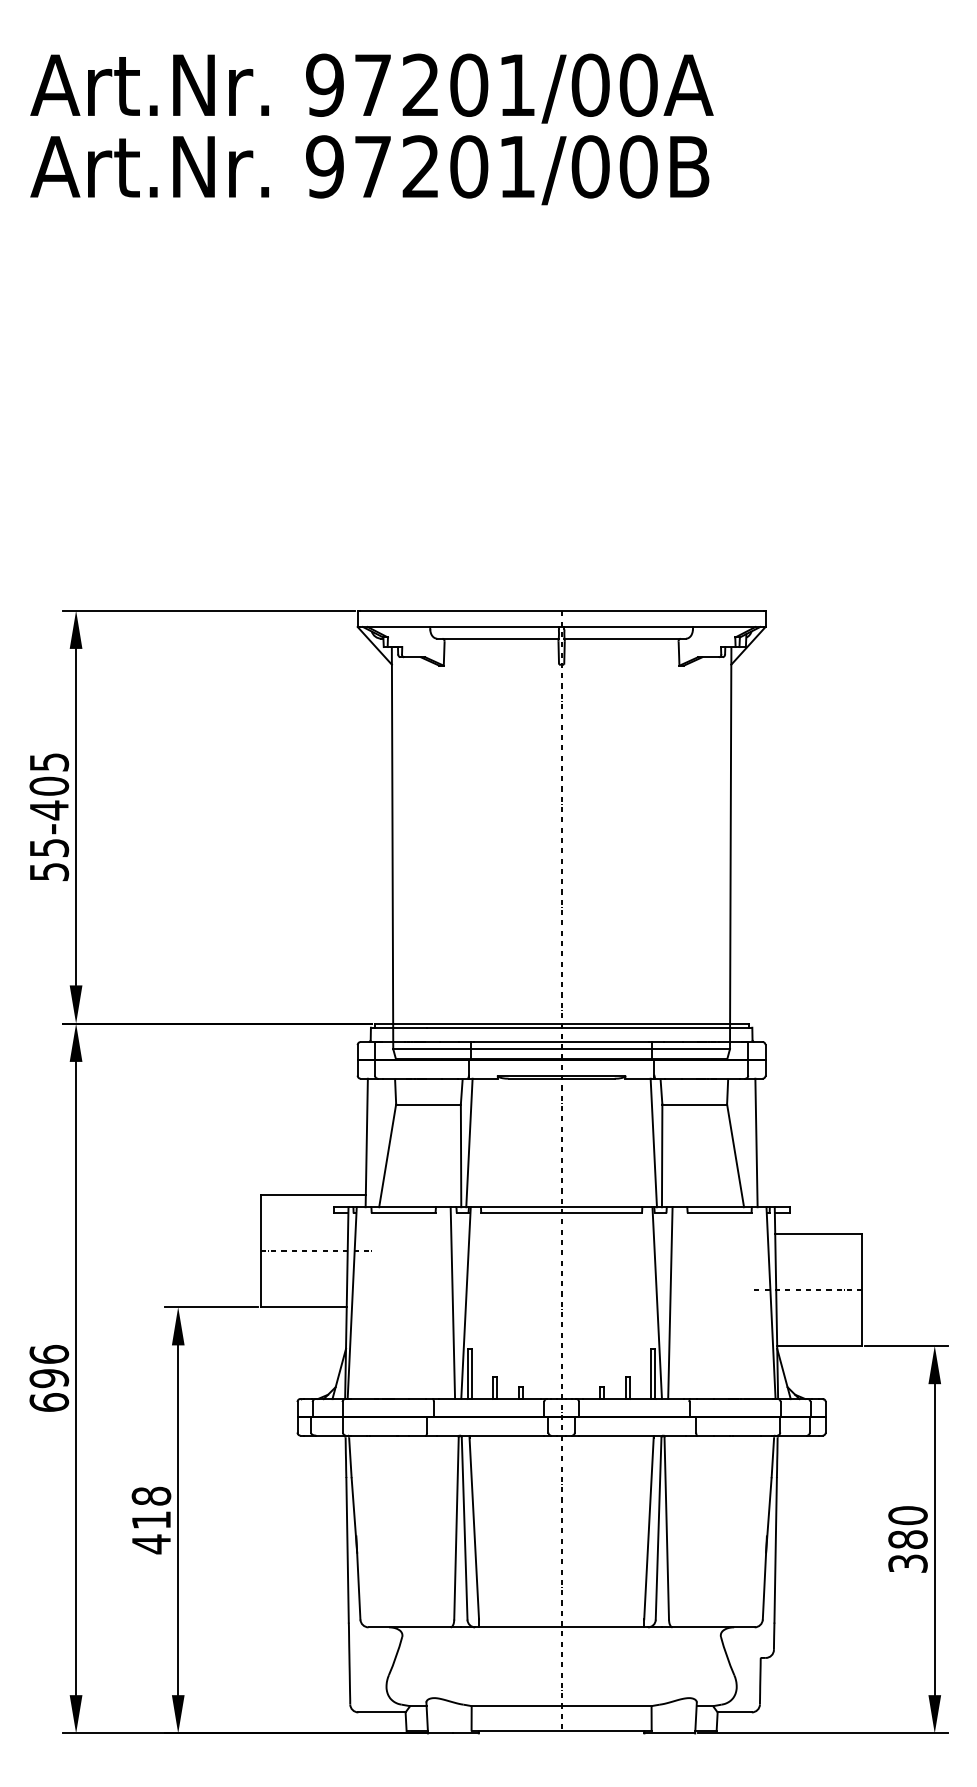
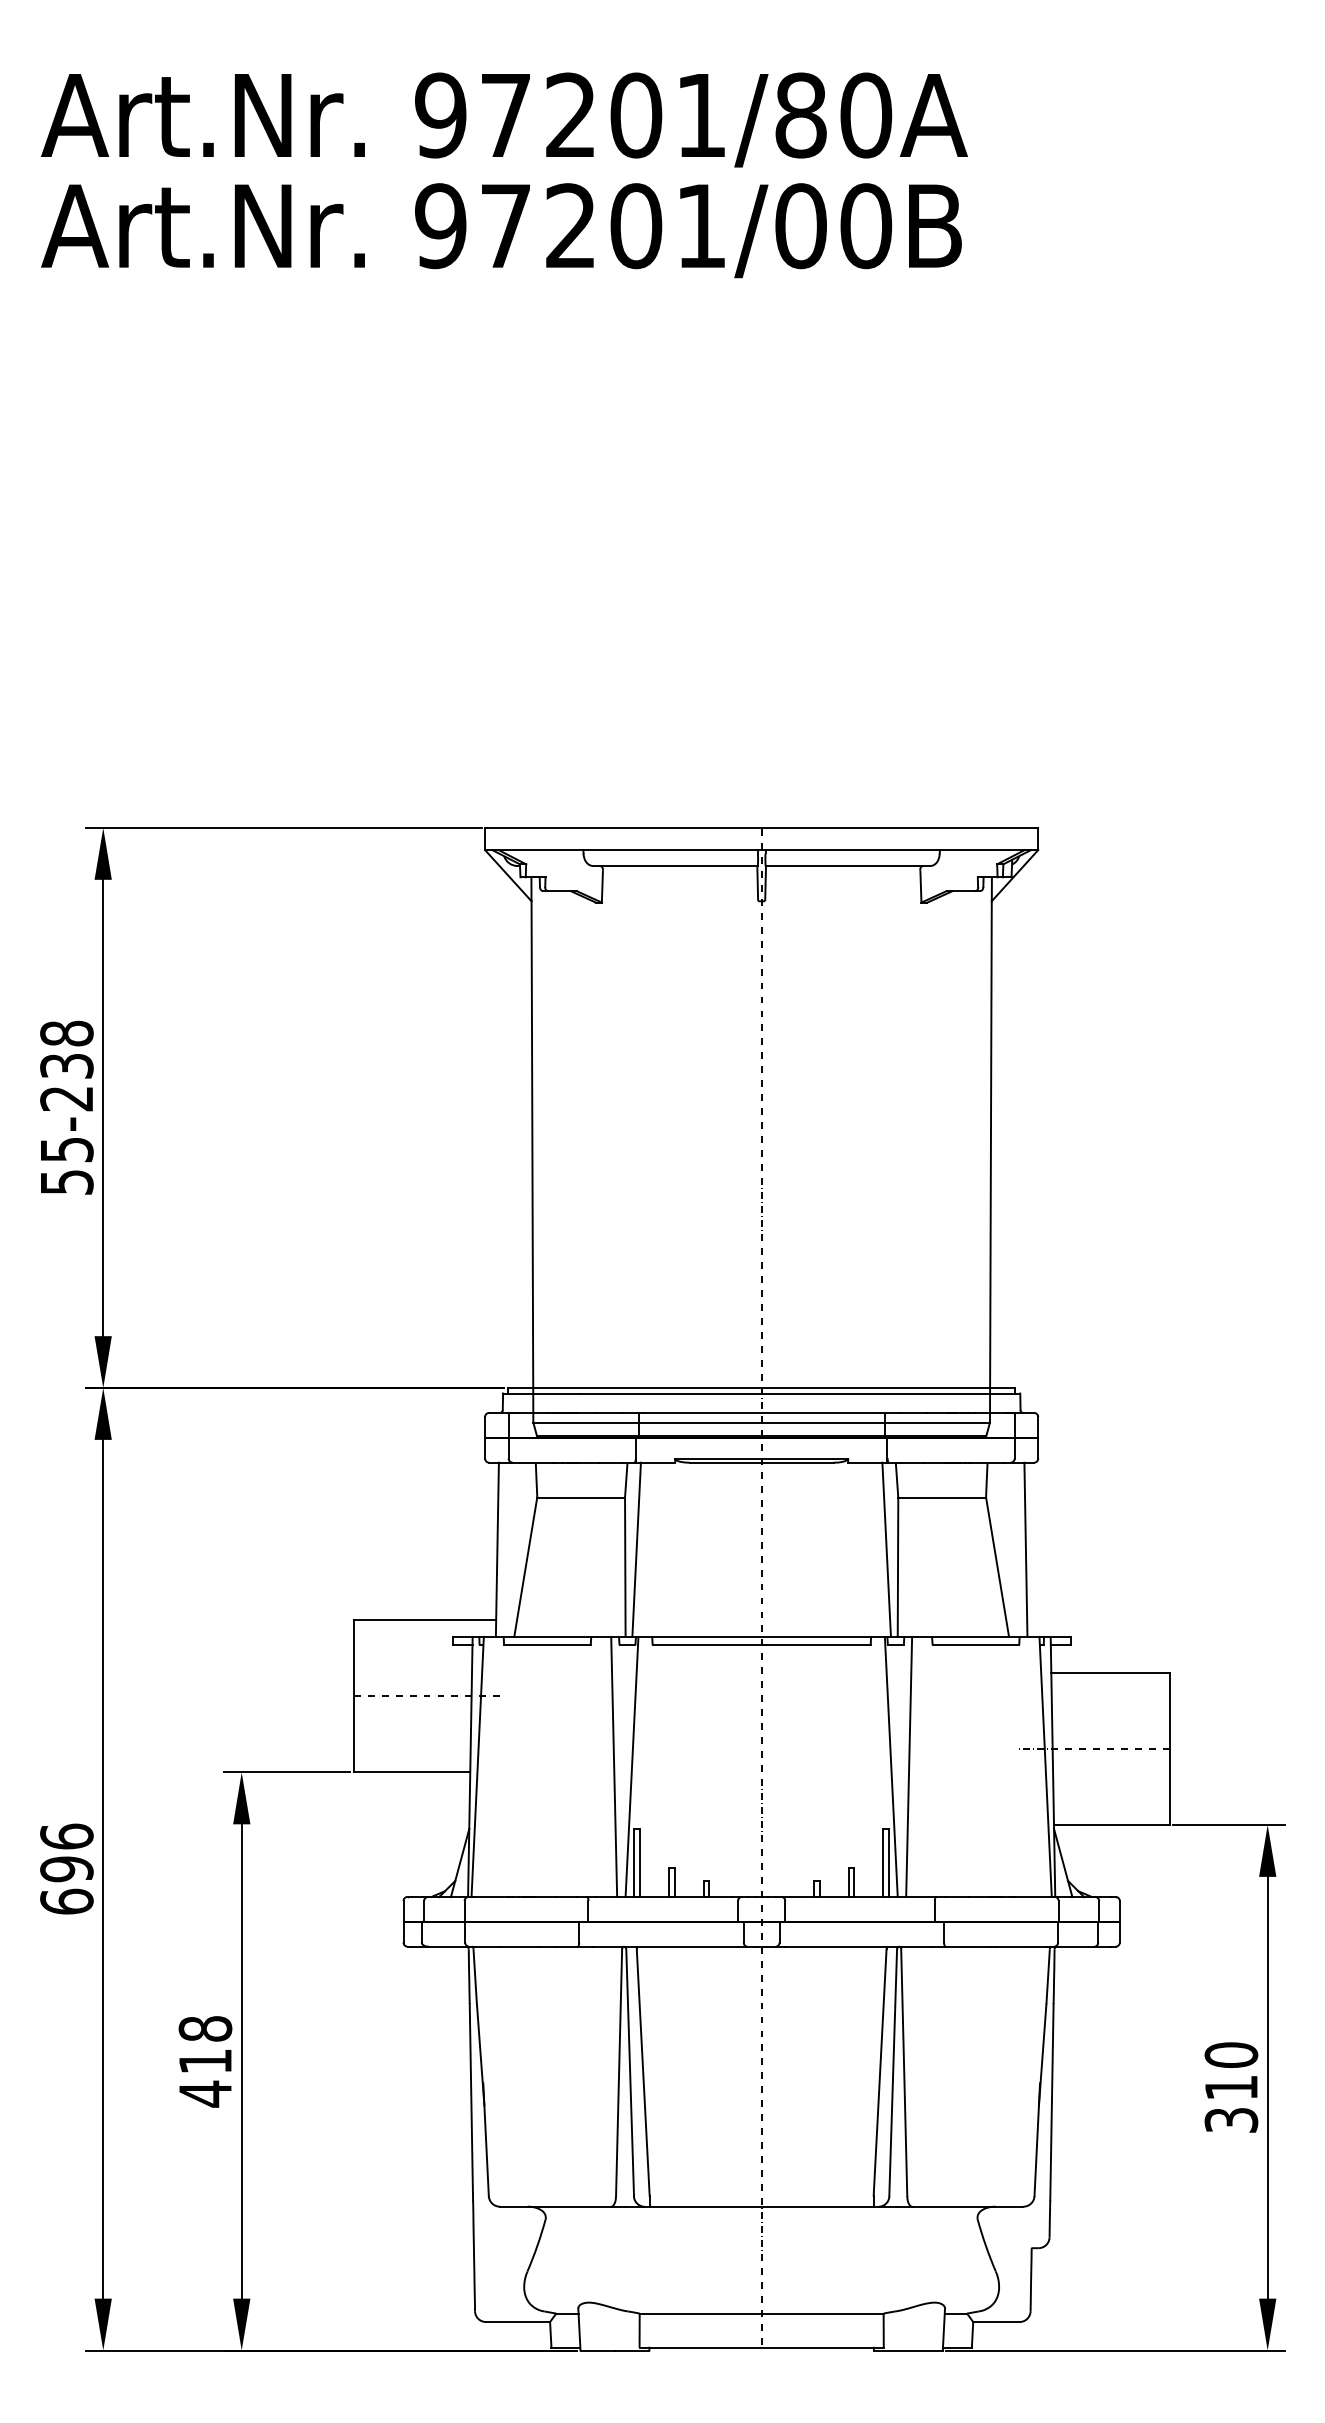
text: (590, 84) -> (800, 114), 97201/00A -> 97201/80A
text: (49, 786) -> (67, 1066), 55-405 -> 55-238
text: (907, 1539) -> (1230, 2087), 380 -> 310

